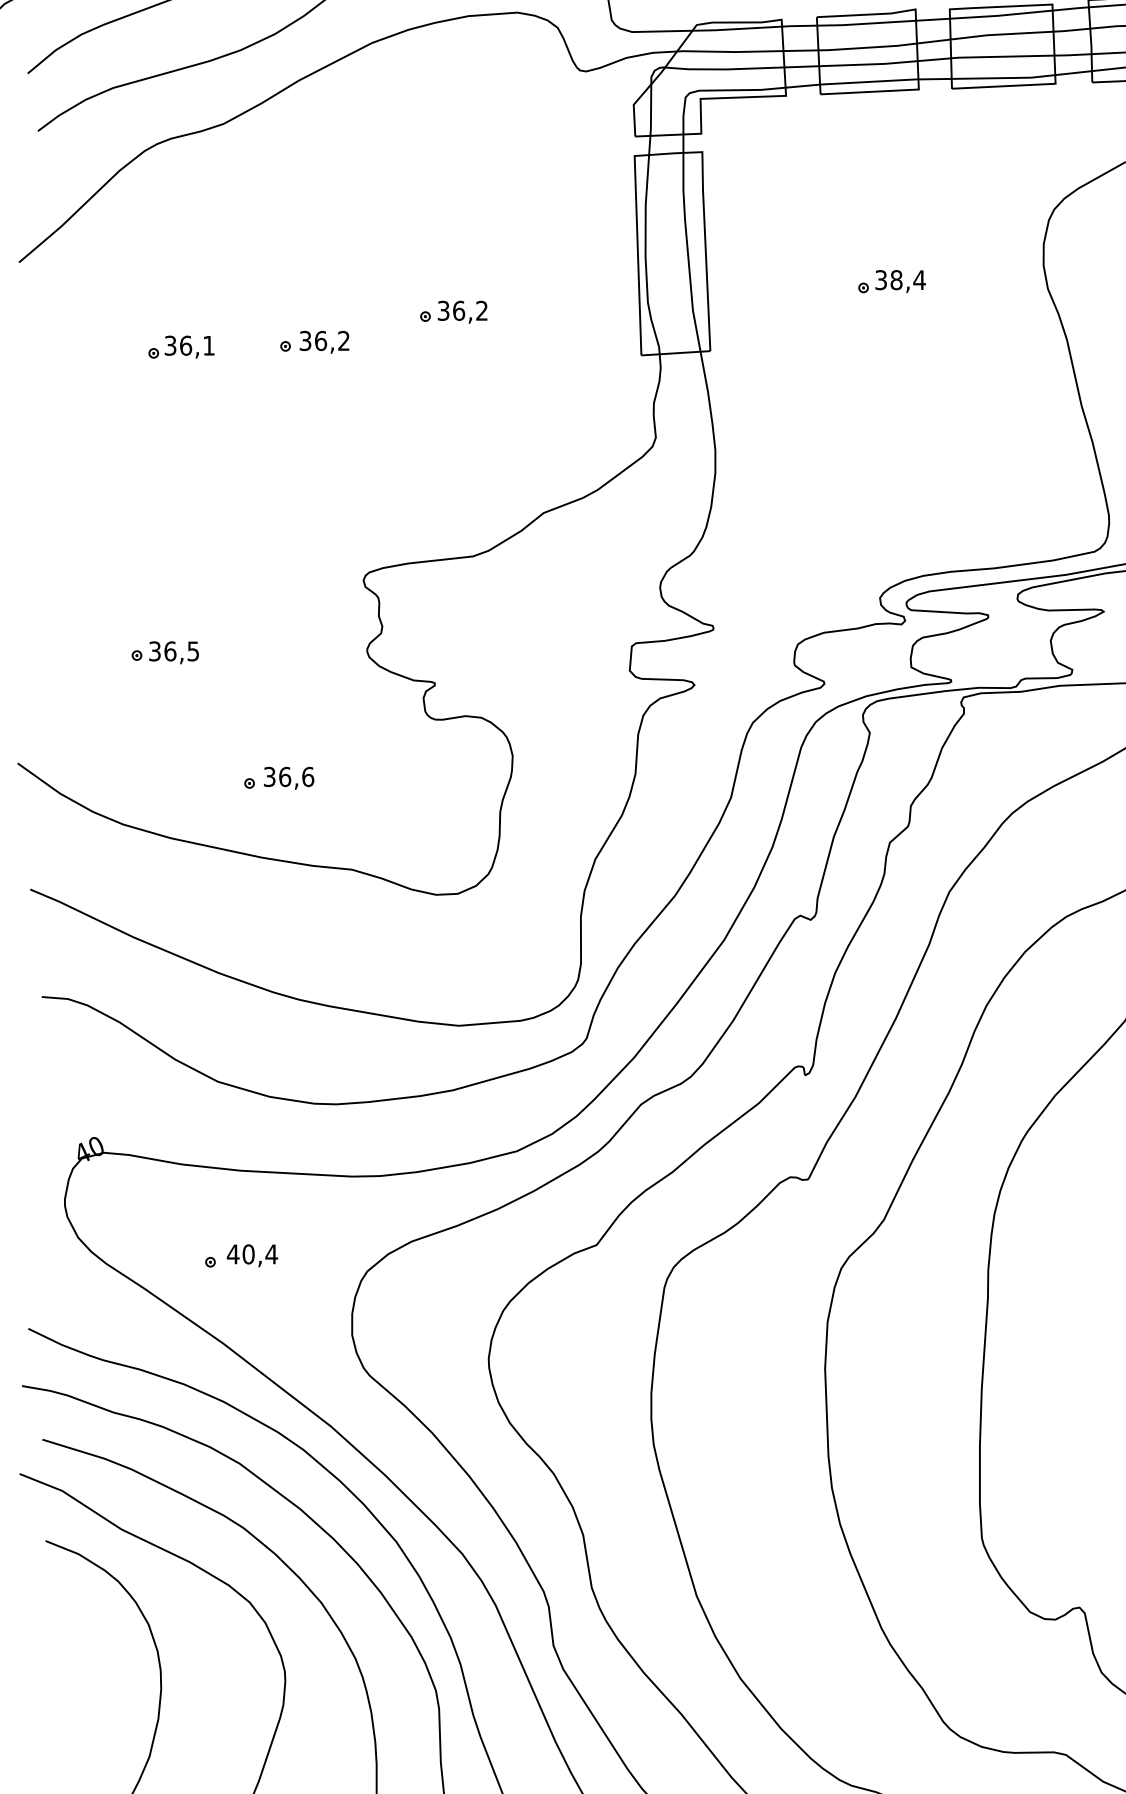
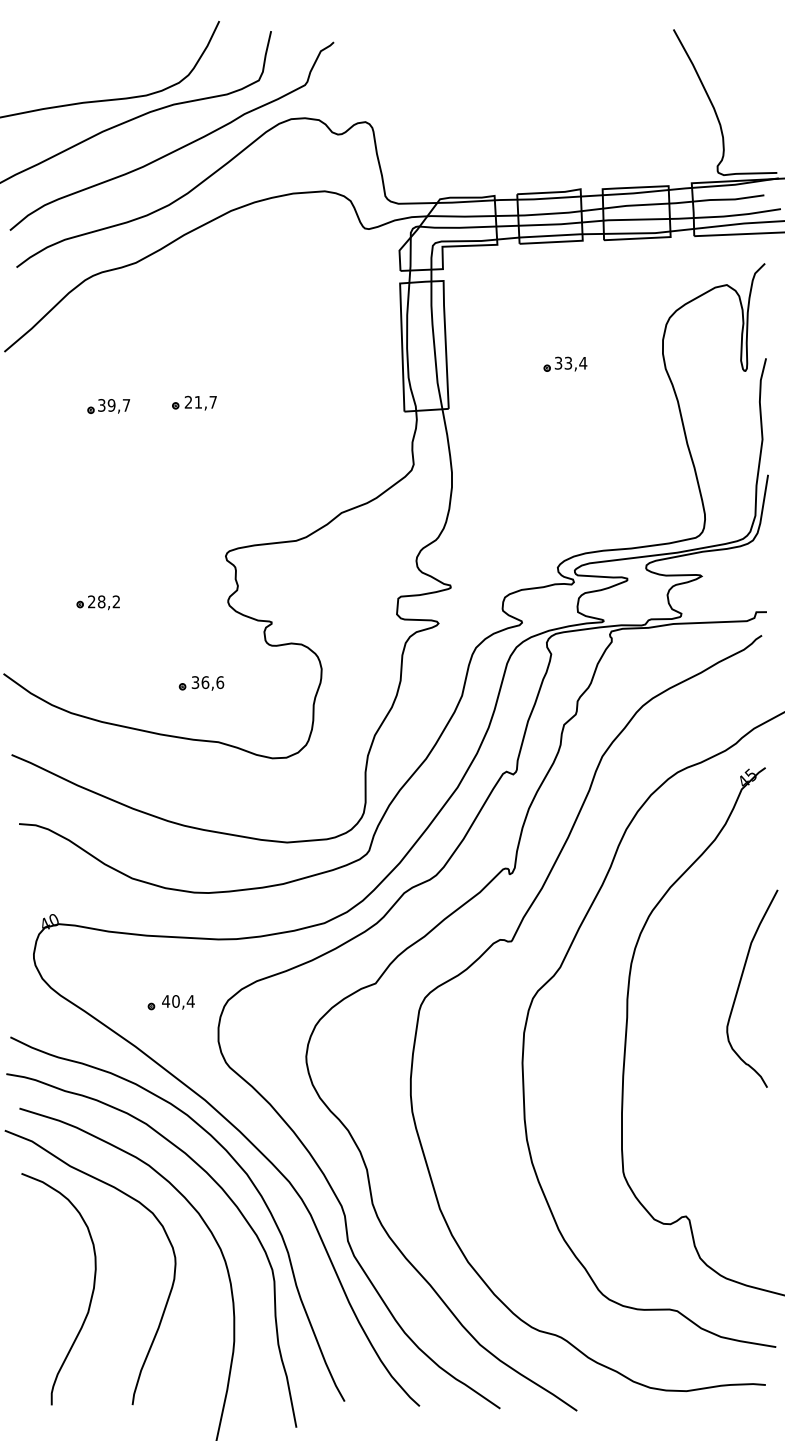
text: (896, 280) -> (568, 363), 38,4 -> 33,4
part: (453, 311) -> (283, 383), removed
text: (324, 339) -> (200, 401), 36,2 -> 21,7
text: (196, 345) -> (118, 405), 36,1 -> 39,7
text: (174, 650) -> (104, 601), 36,5 -> 28,2
part: (279, 778) -> (201, 683), moved
part: (240, 1256) -> (170, 1002), moved

